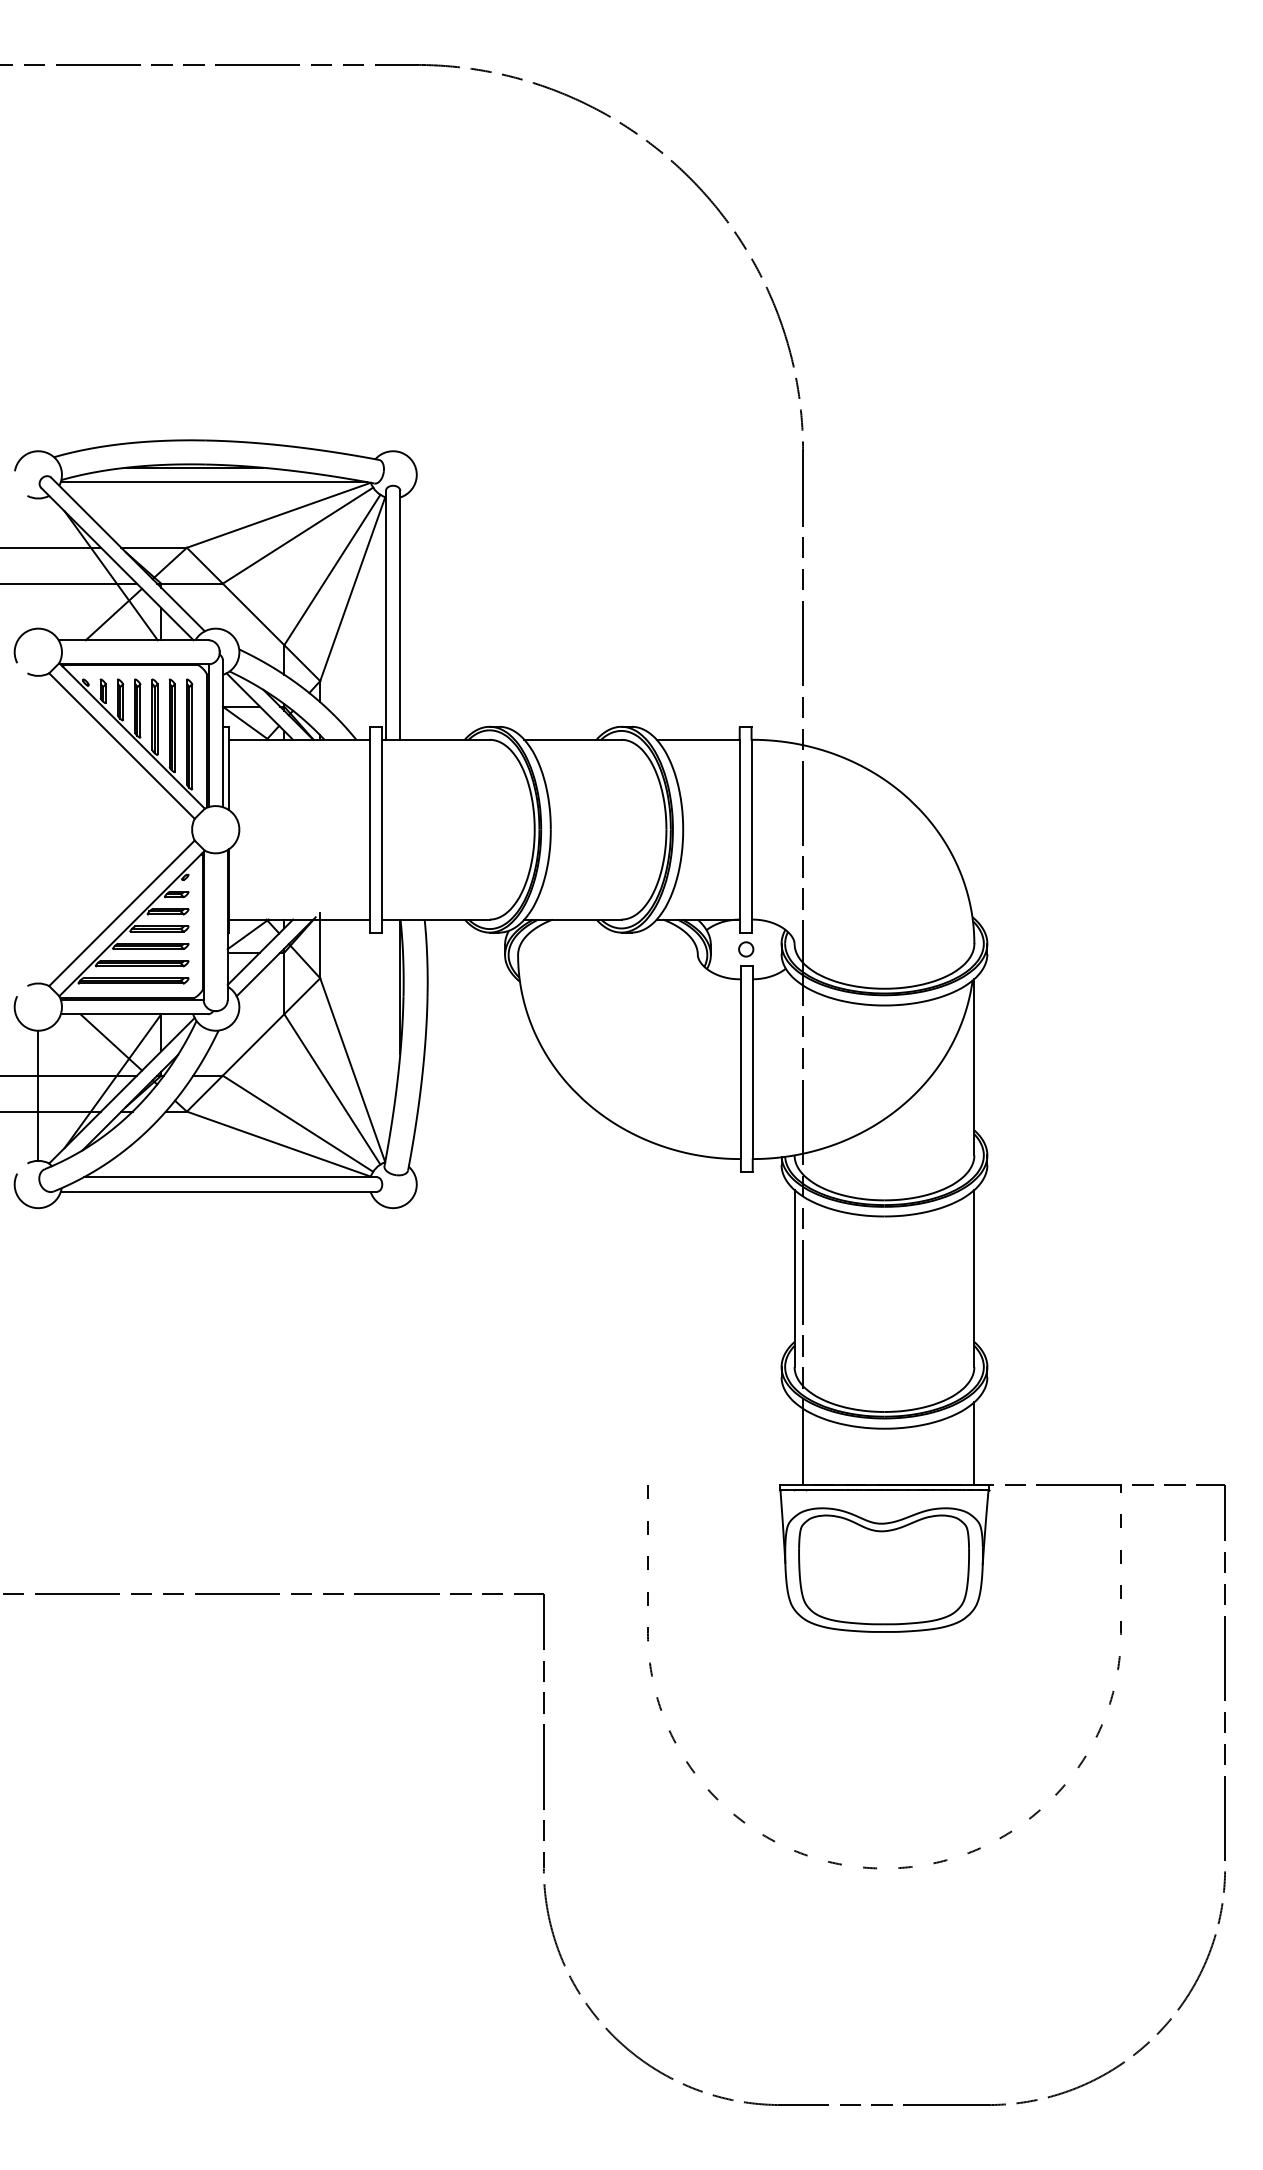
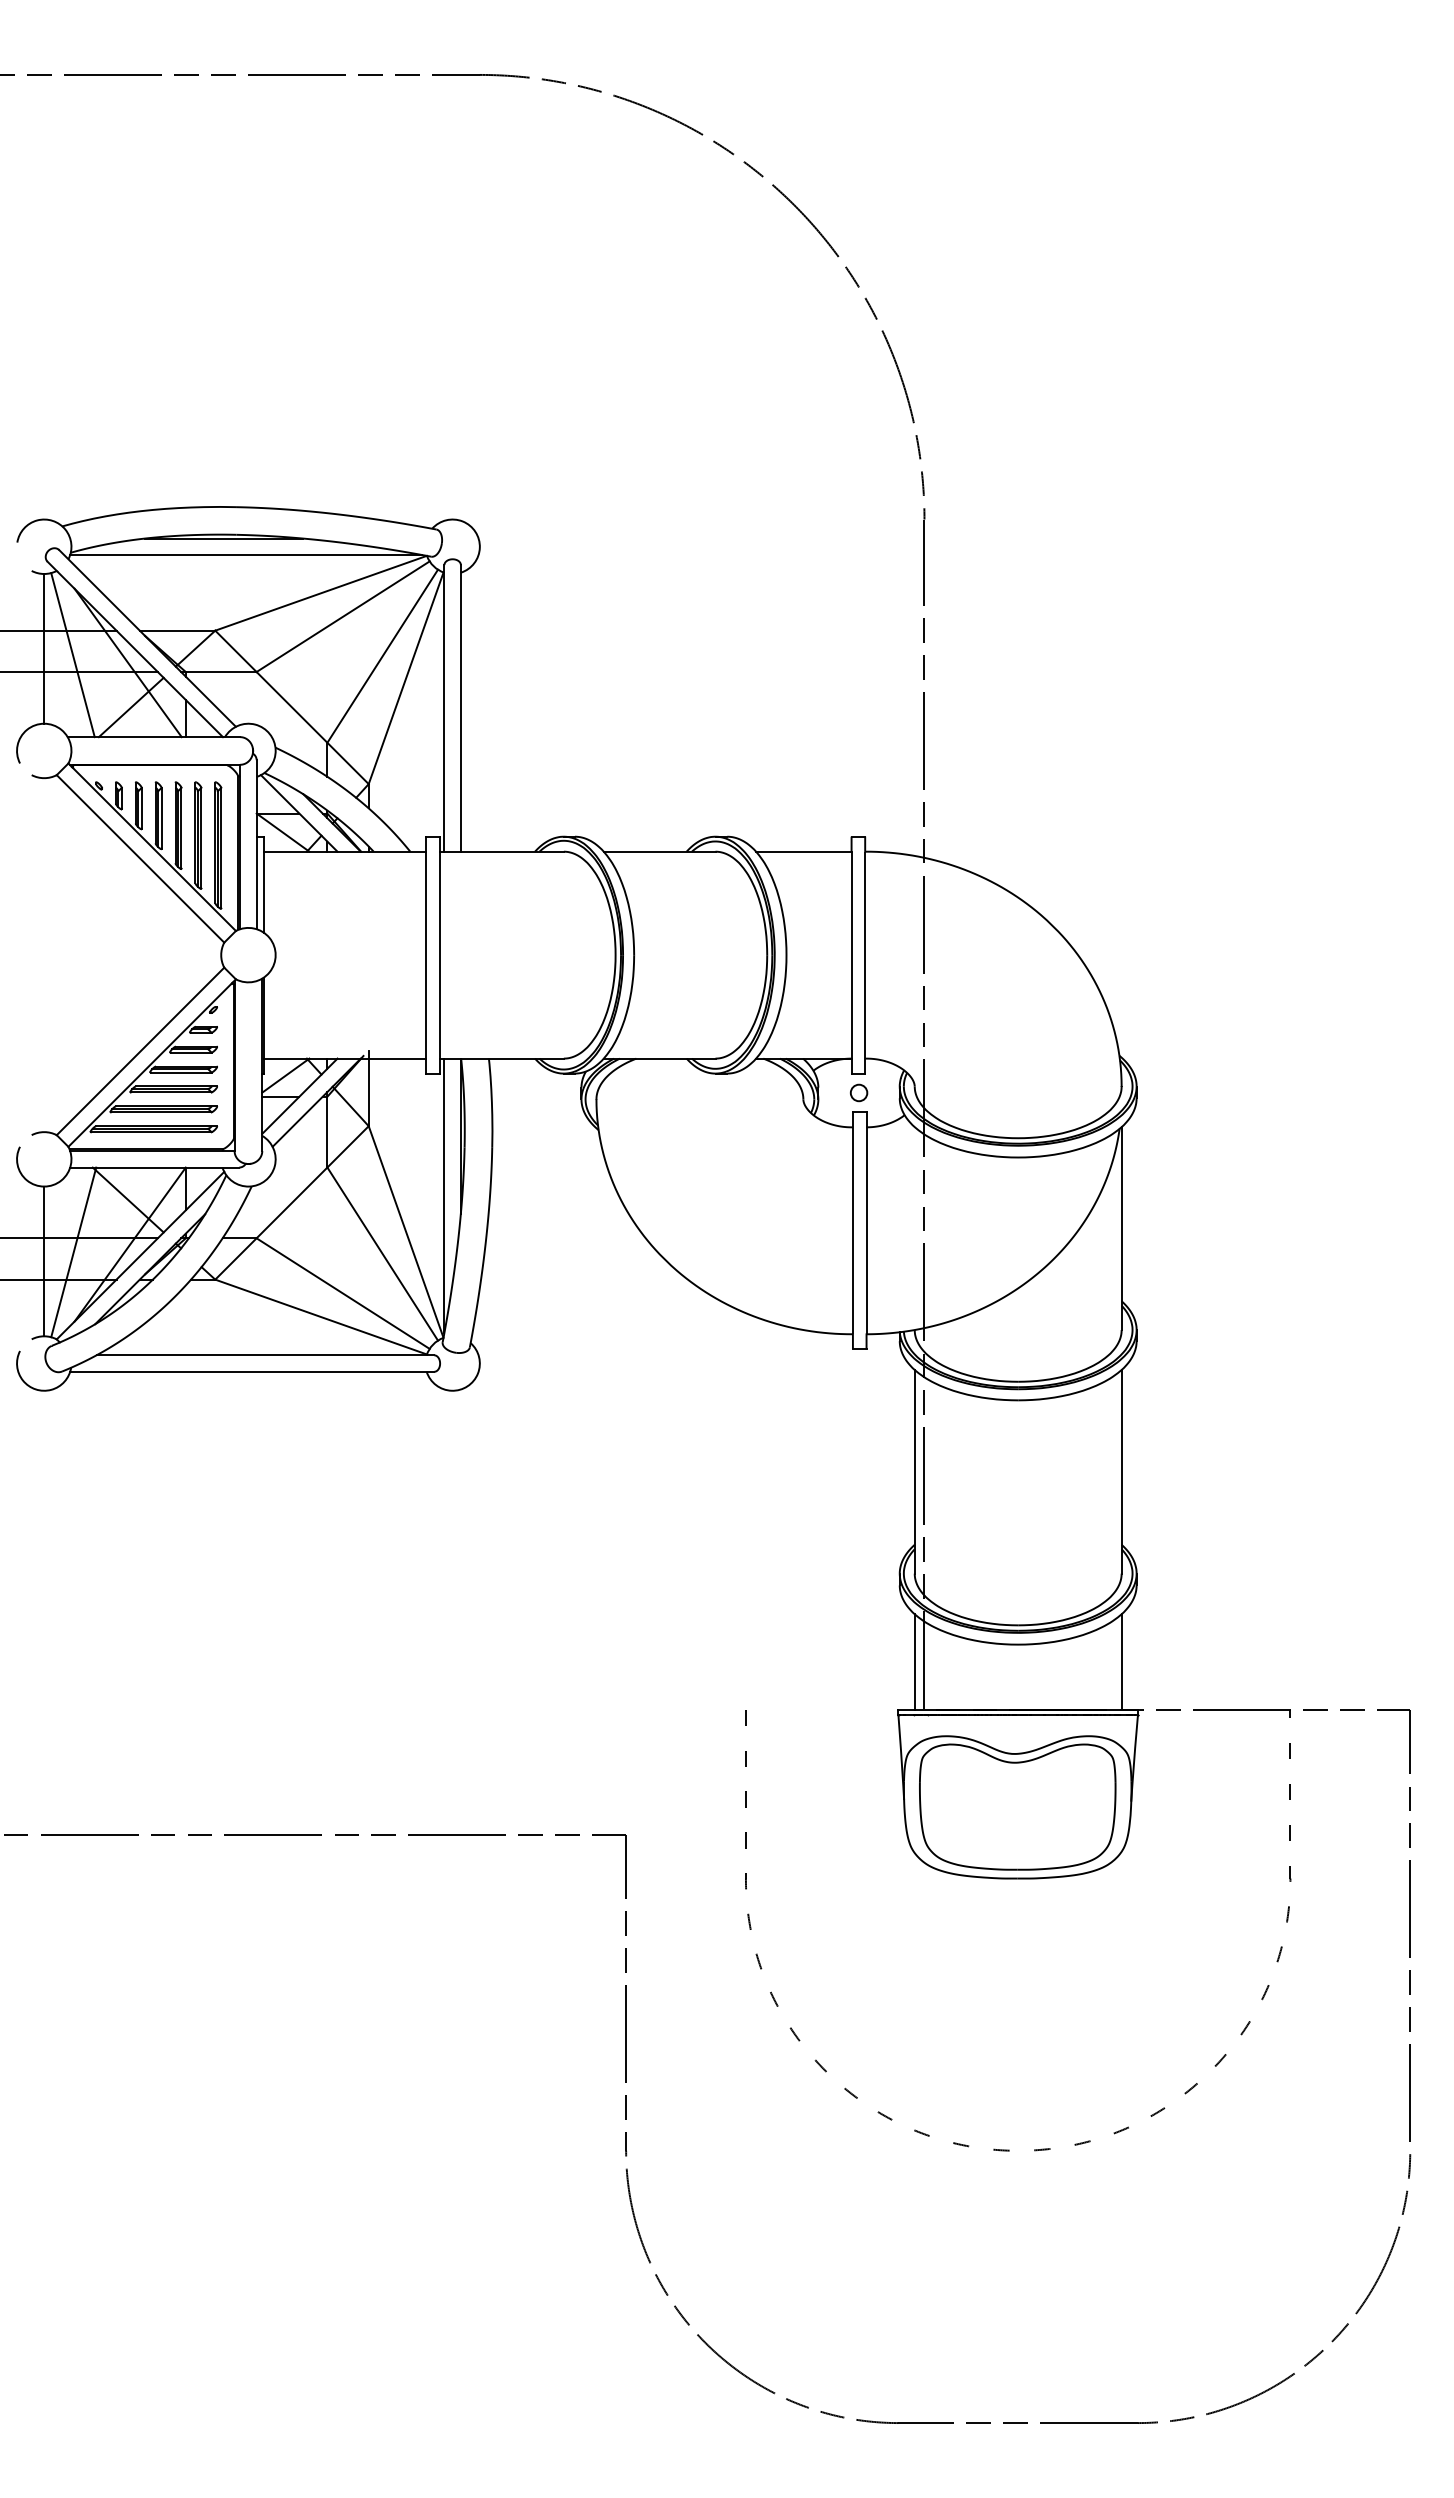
line: (38, 563) -> (44, 648), added
line: (62, 569) -> (72, 655), added
line: (386, 1038) -> (444, 1195), added
line: (63, 1088) -> (73, 1252), added
line: (794, 1443) -> (914, 1661), added

